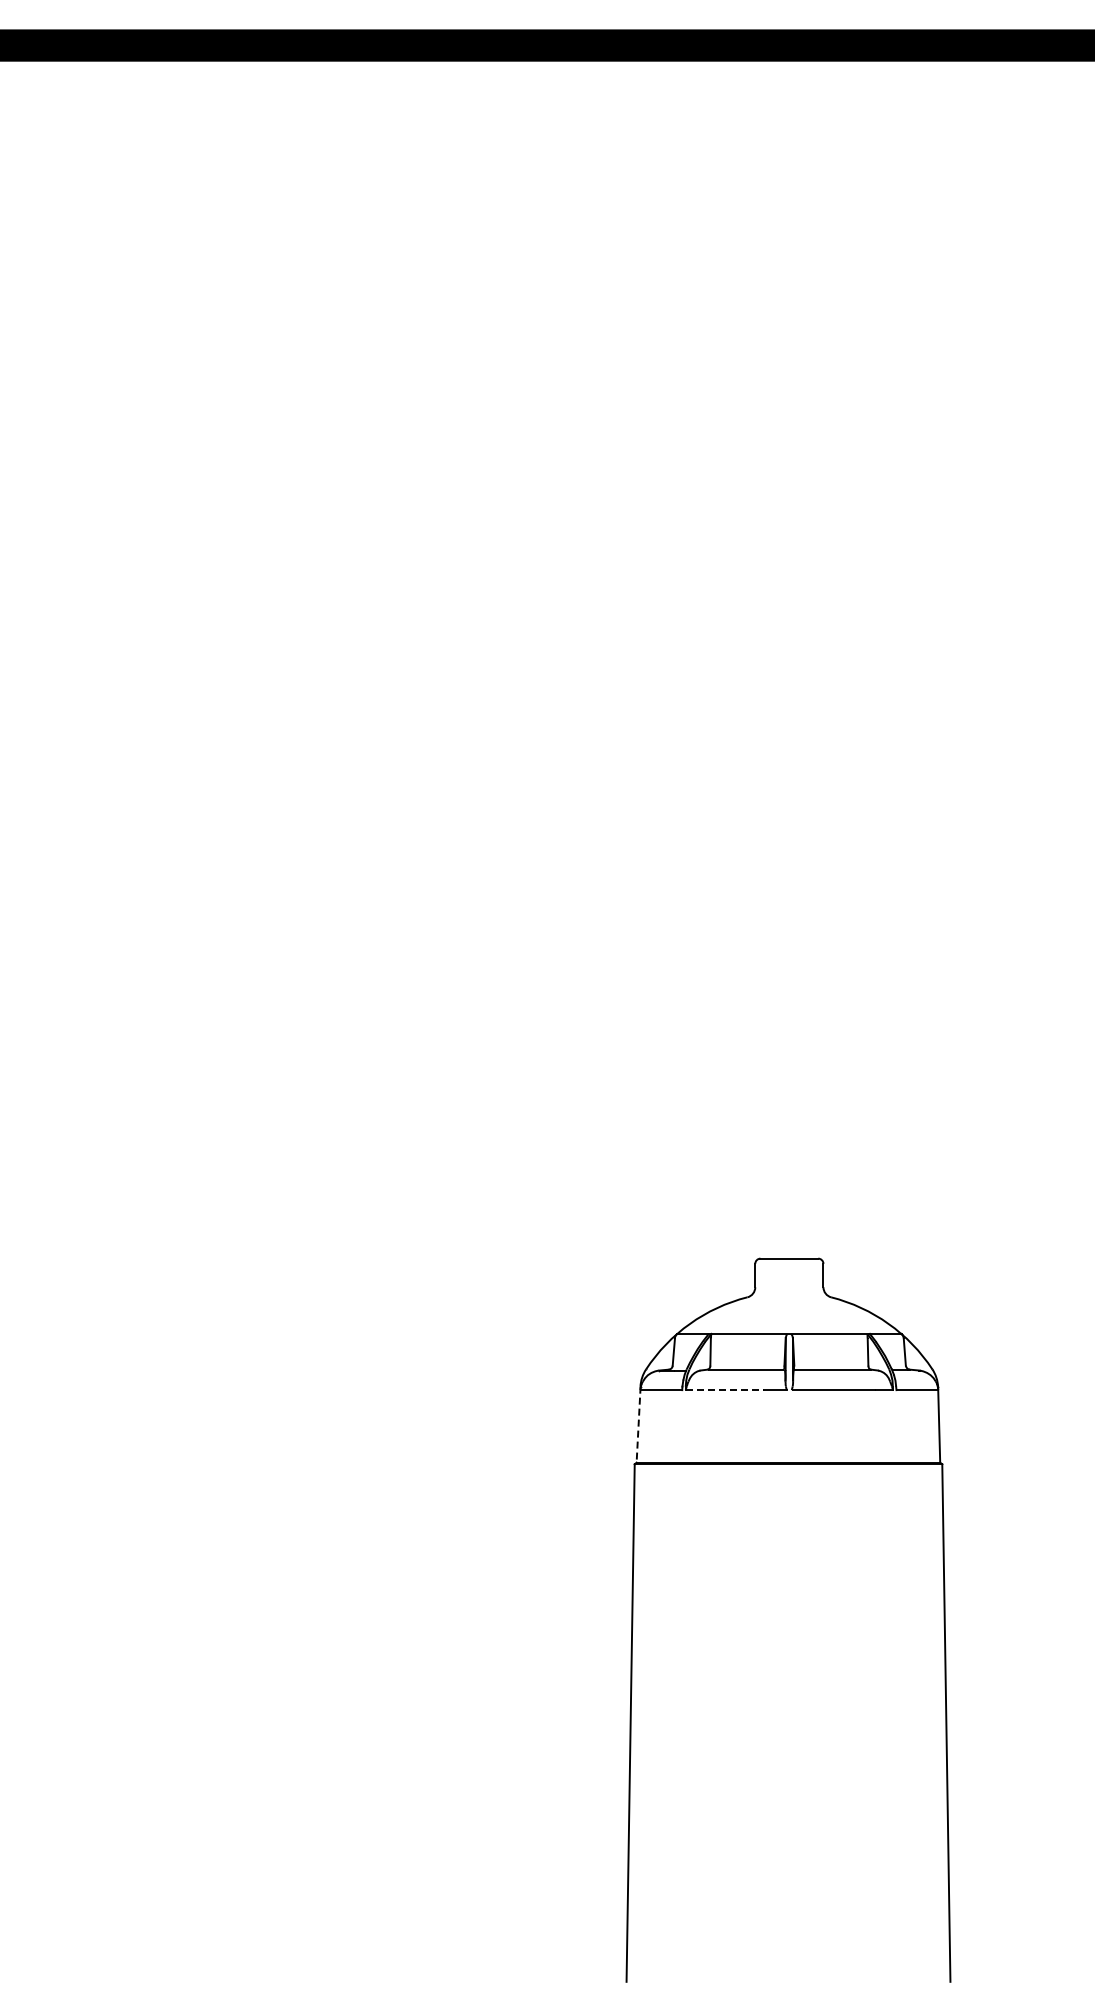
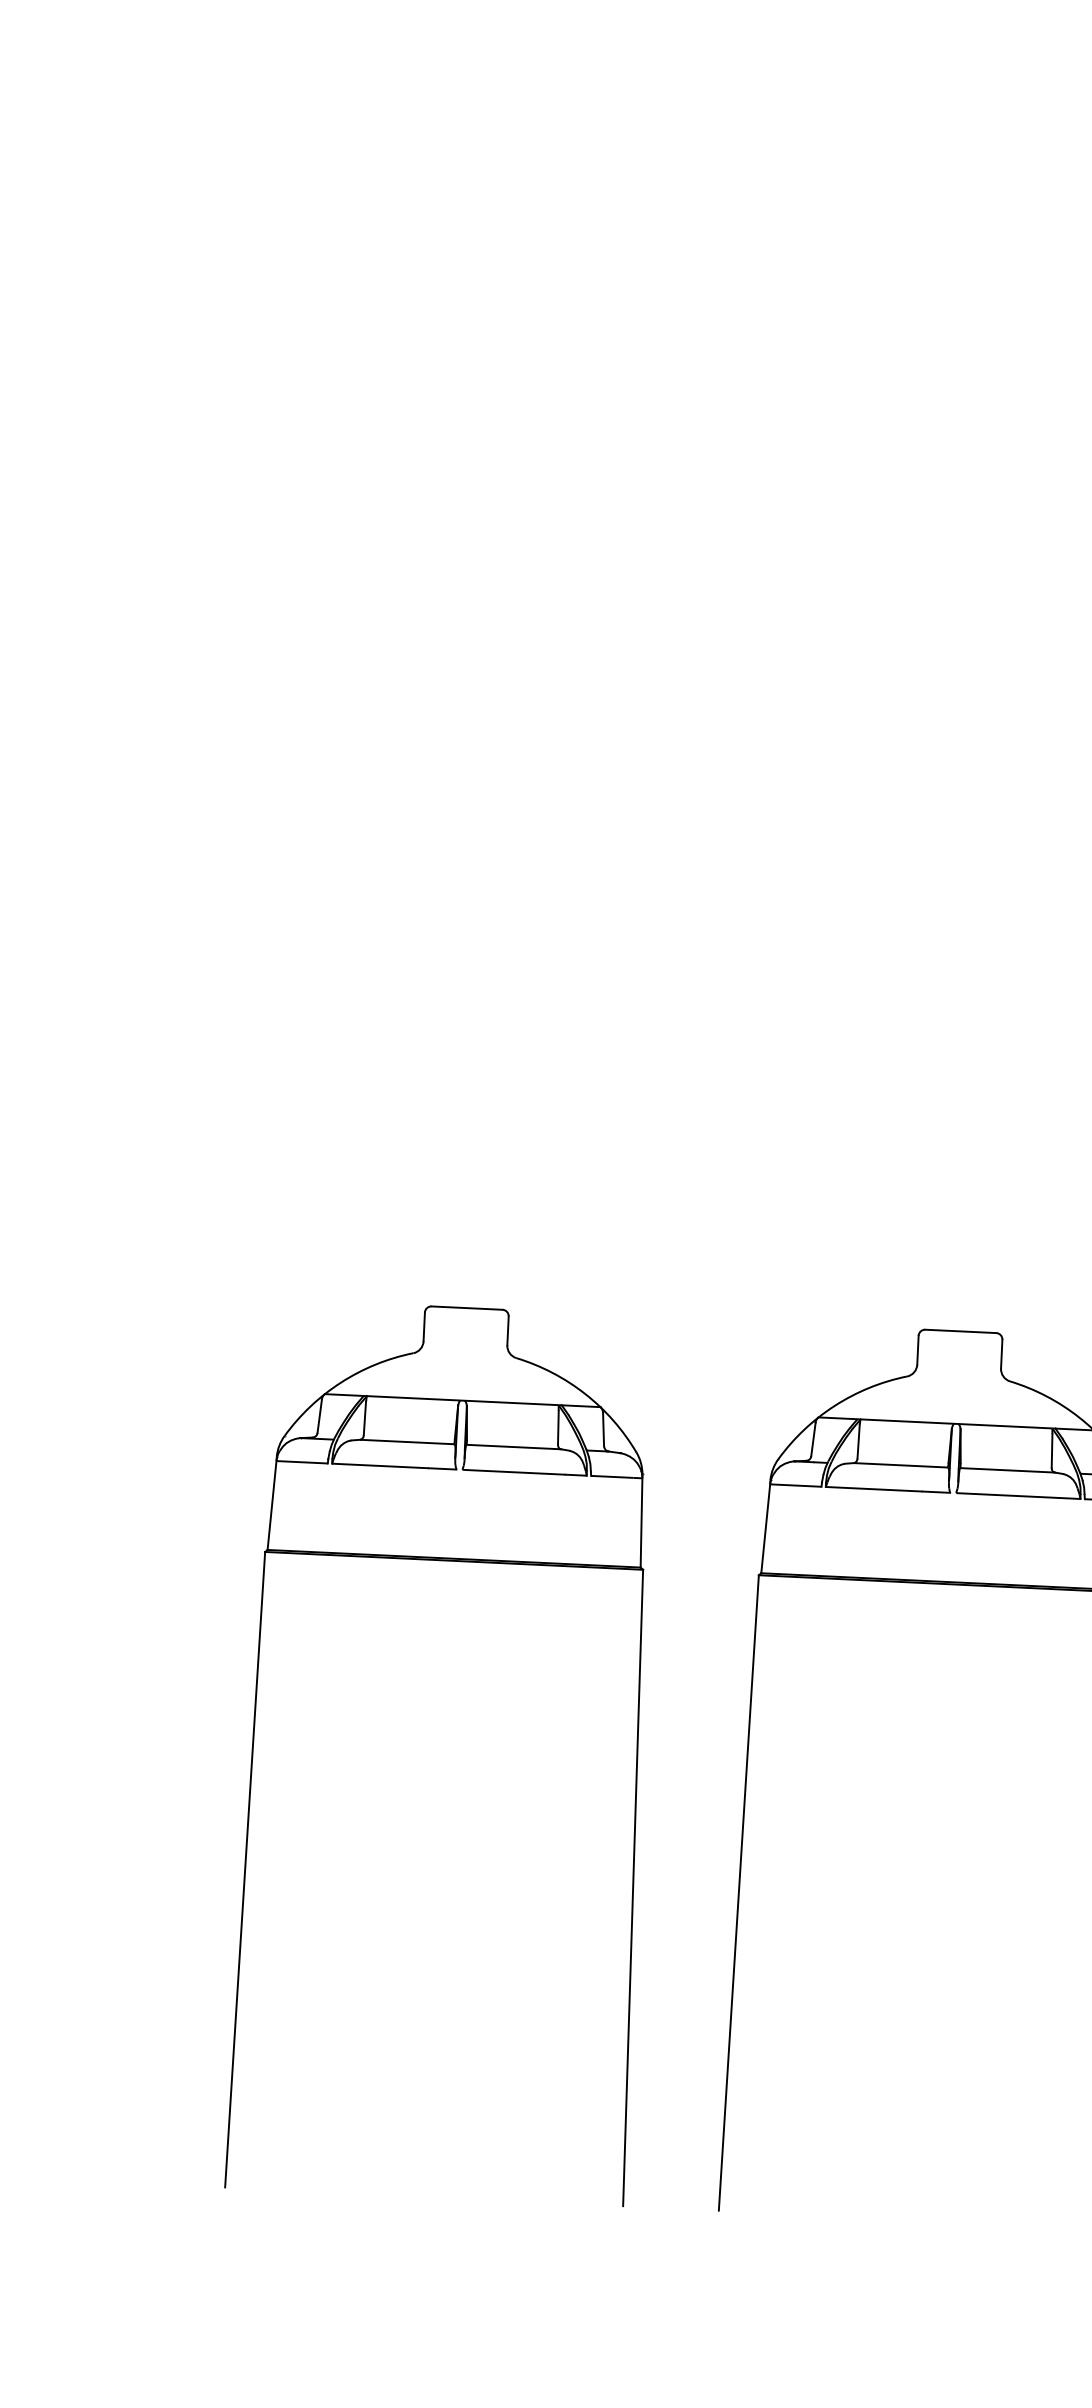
line: (724, 1390) -> (873, 1489), dashed -> solid
line: (638, 1425) -> (765, 1527), dashed -> solid
part: (386, 1464) -> (453, 1561), added

